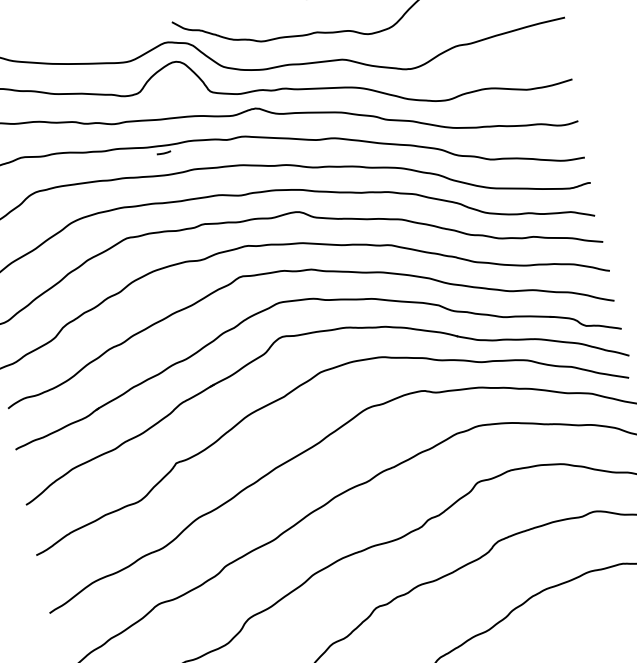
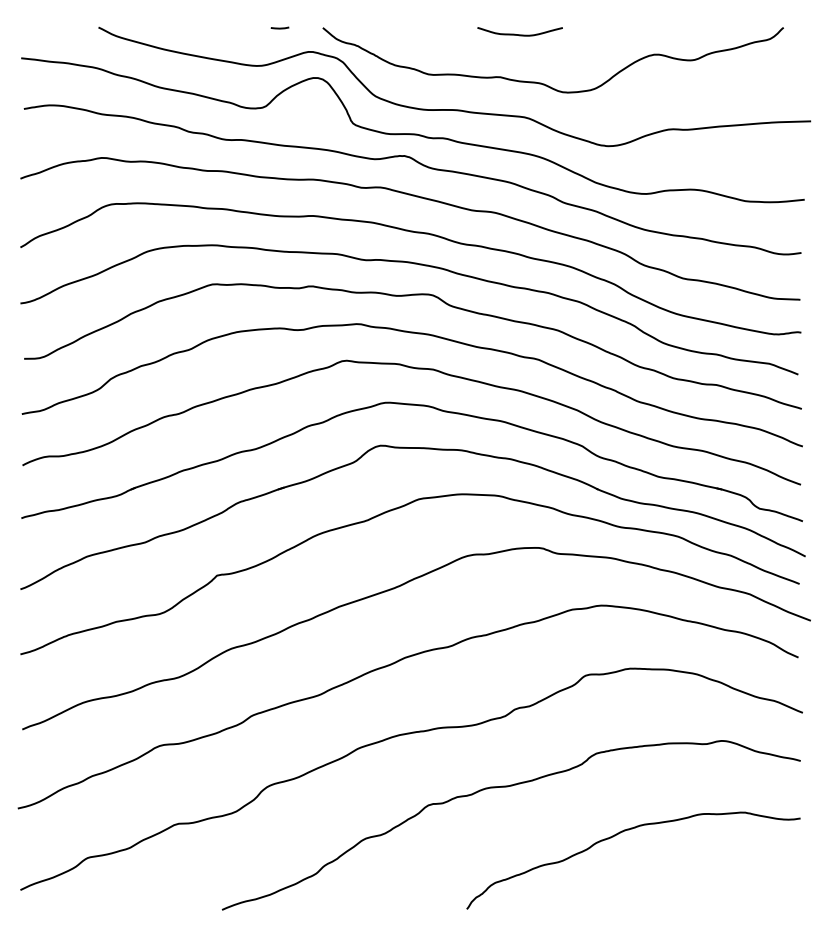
line: (163, 152) -> (279, 27), moved

